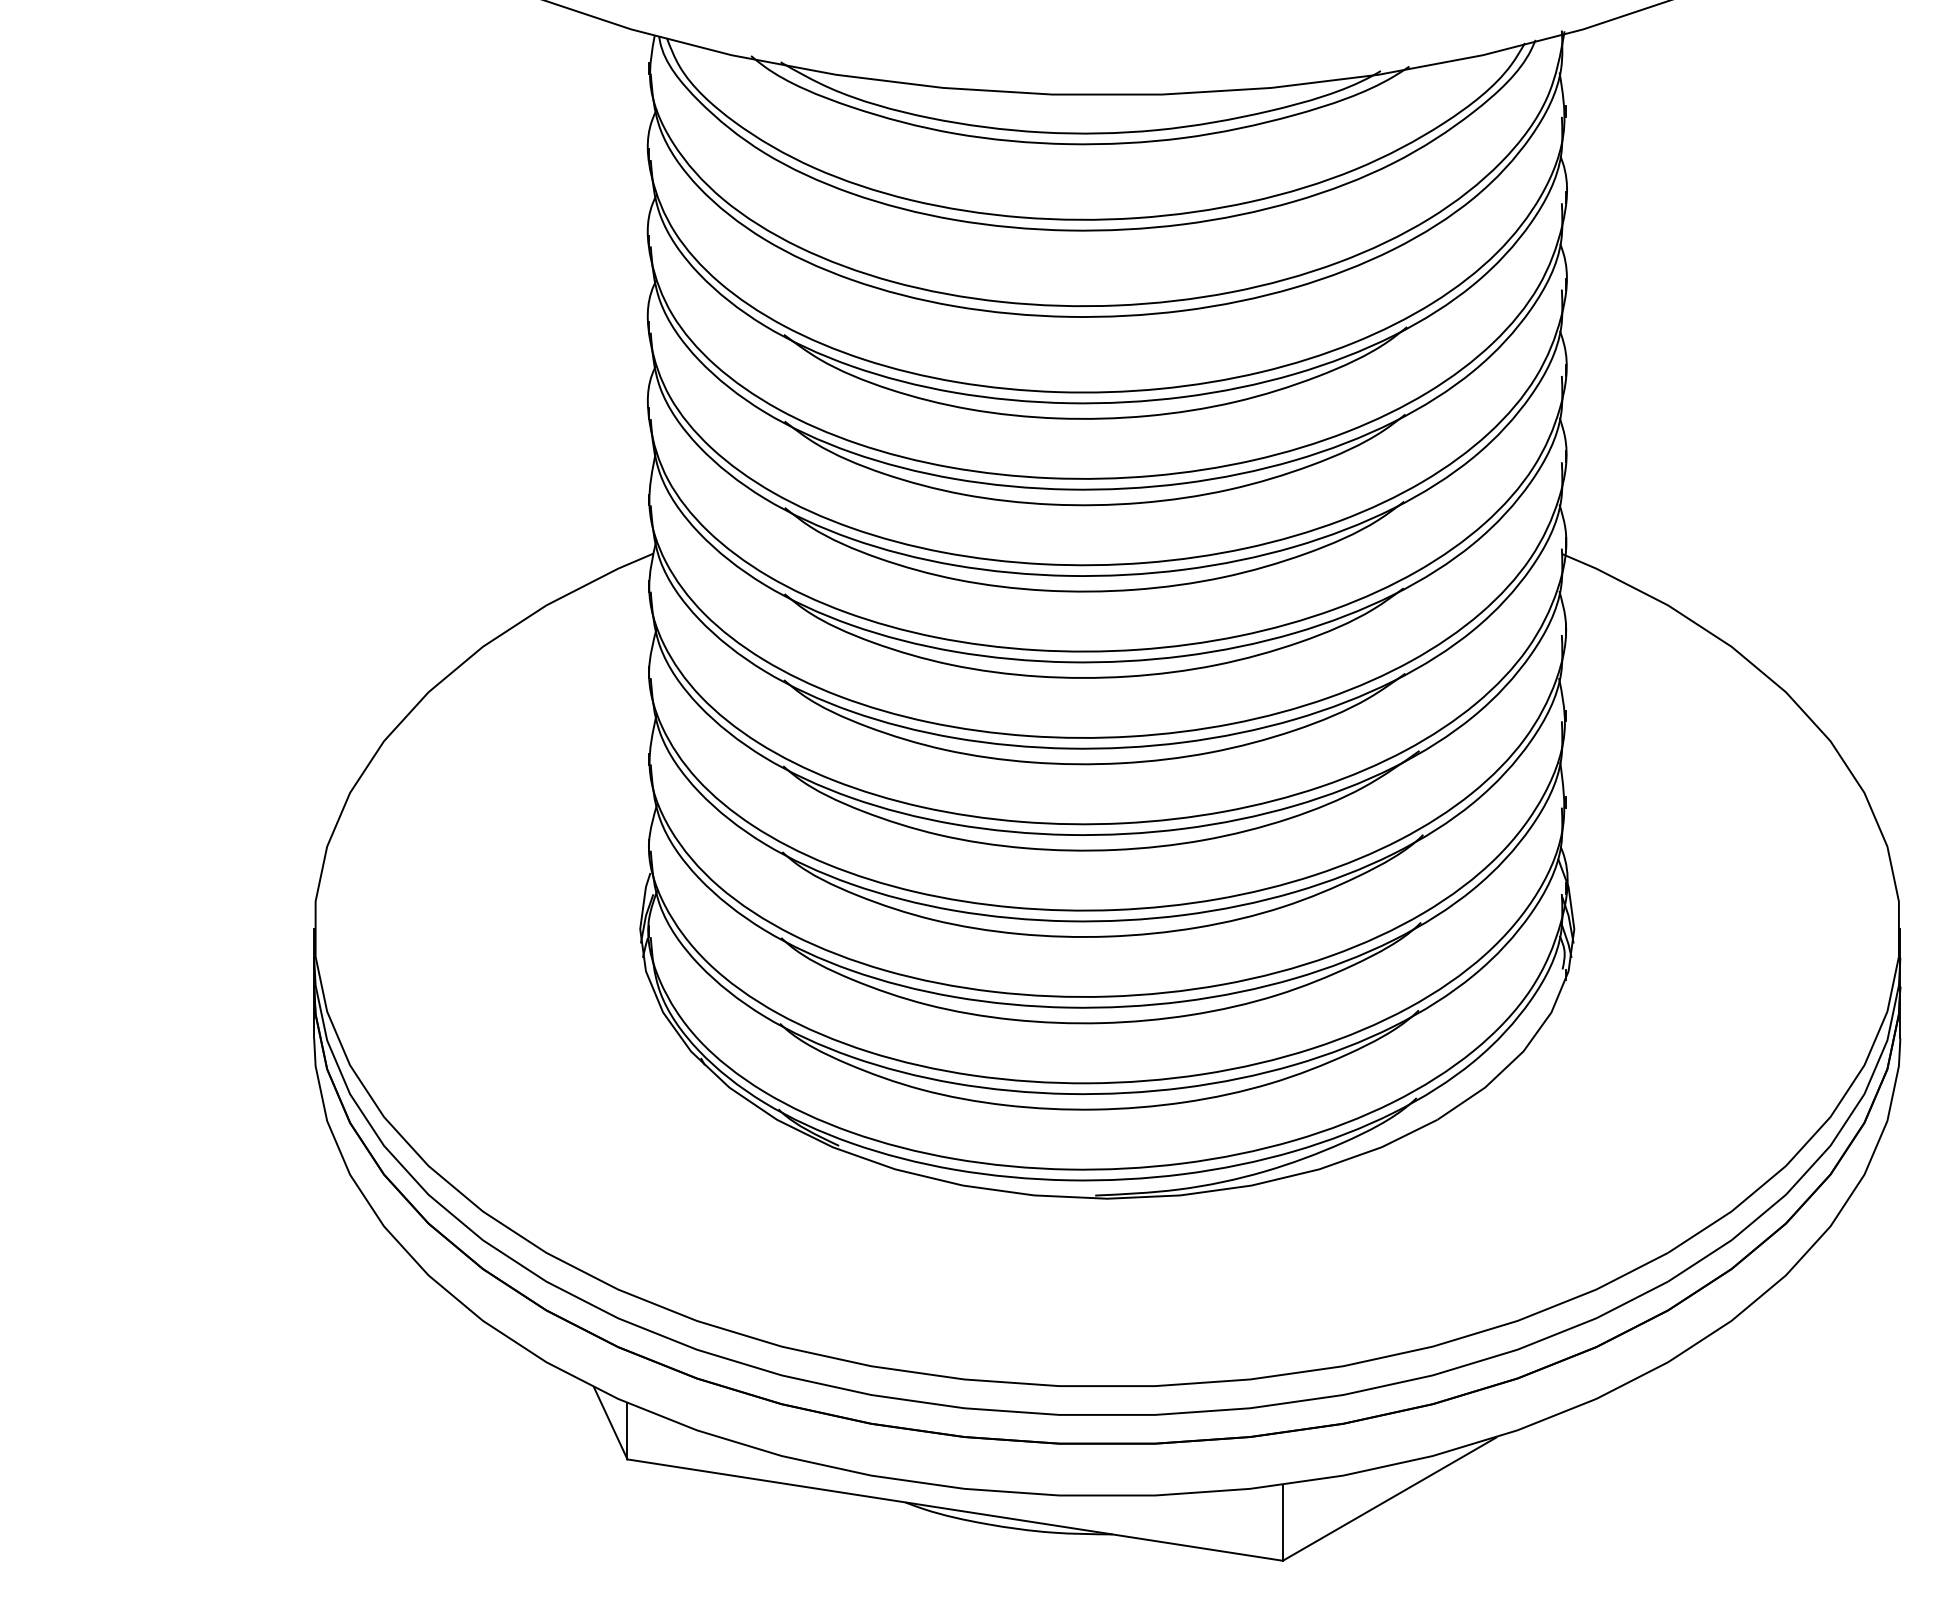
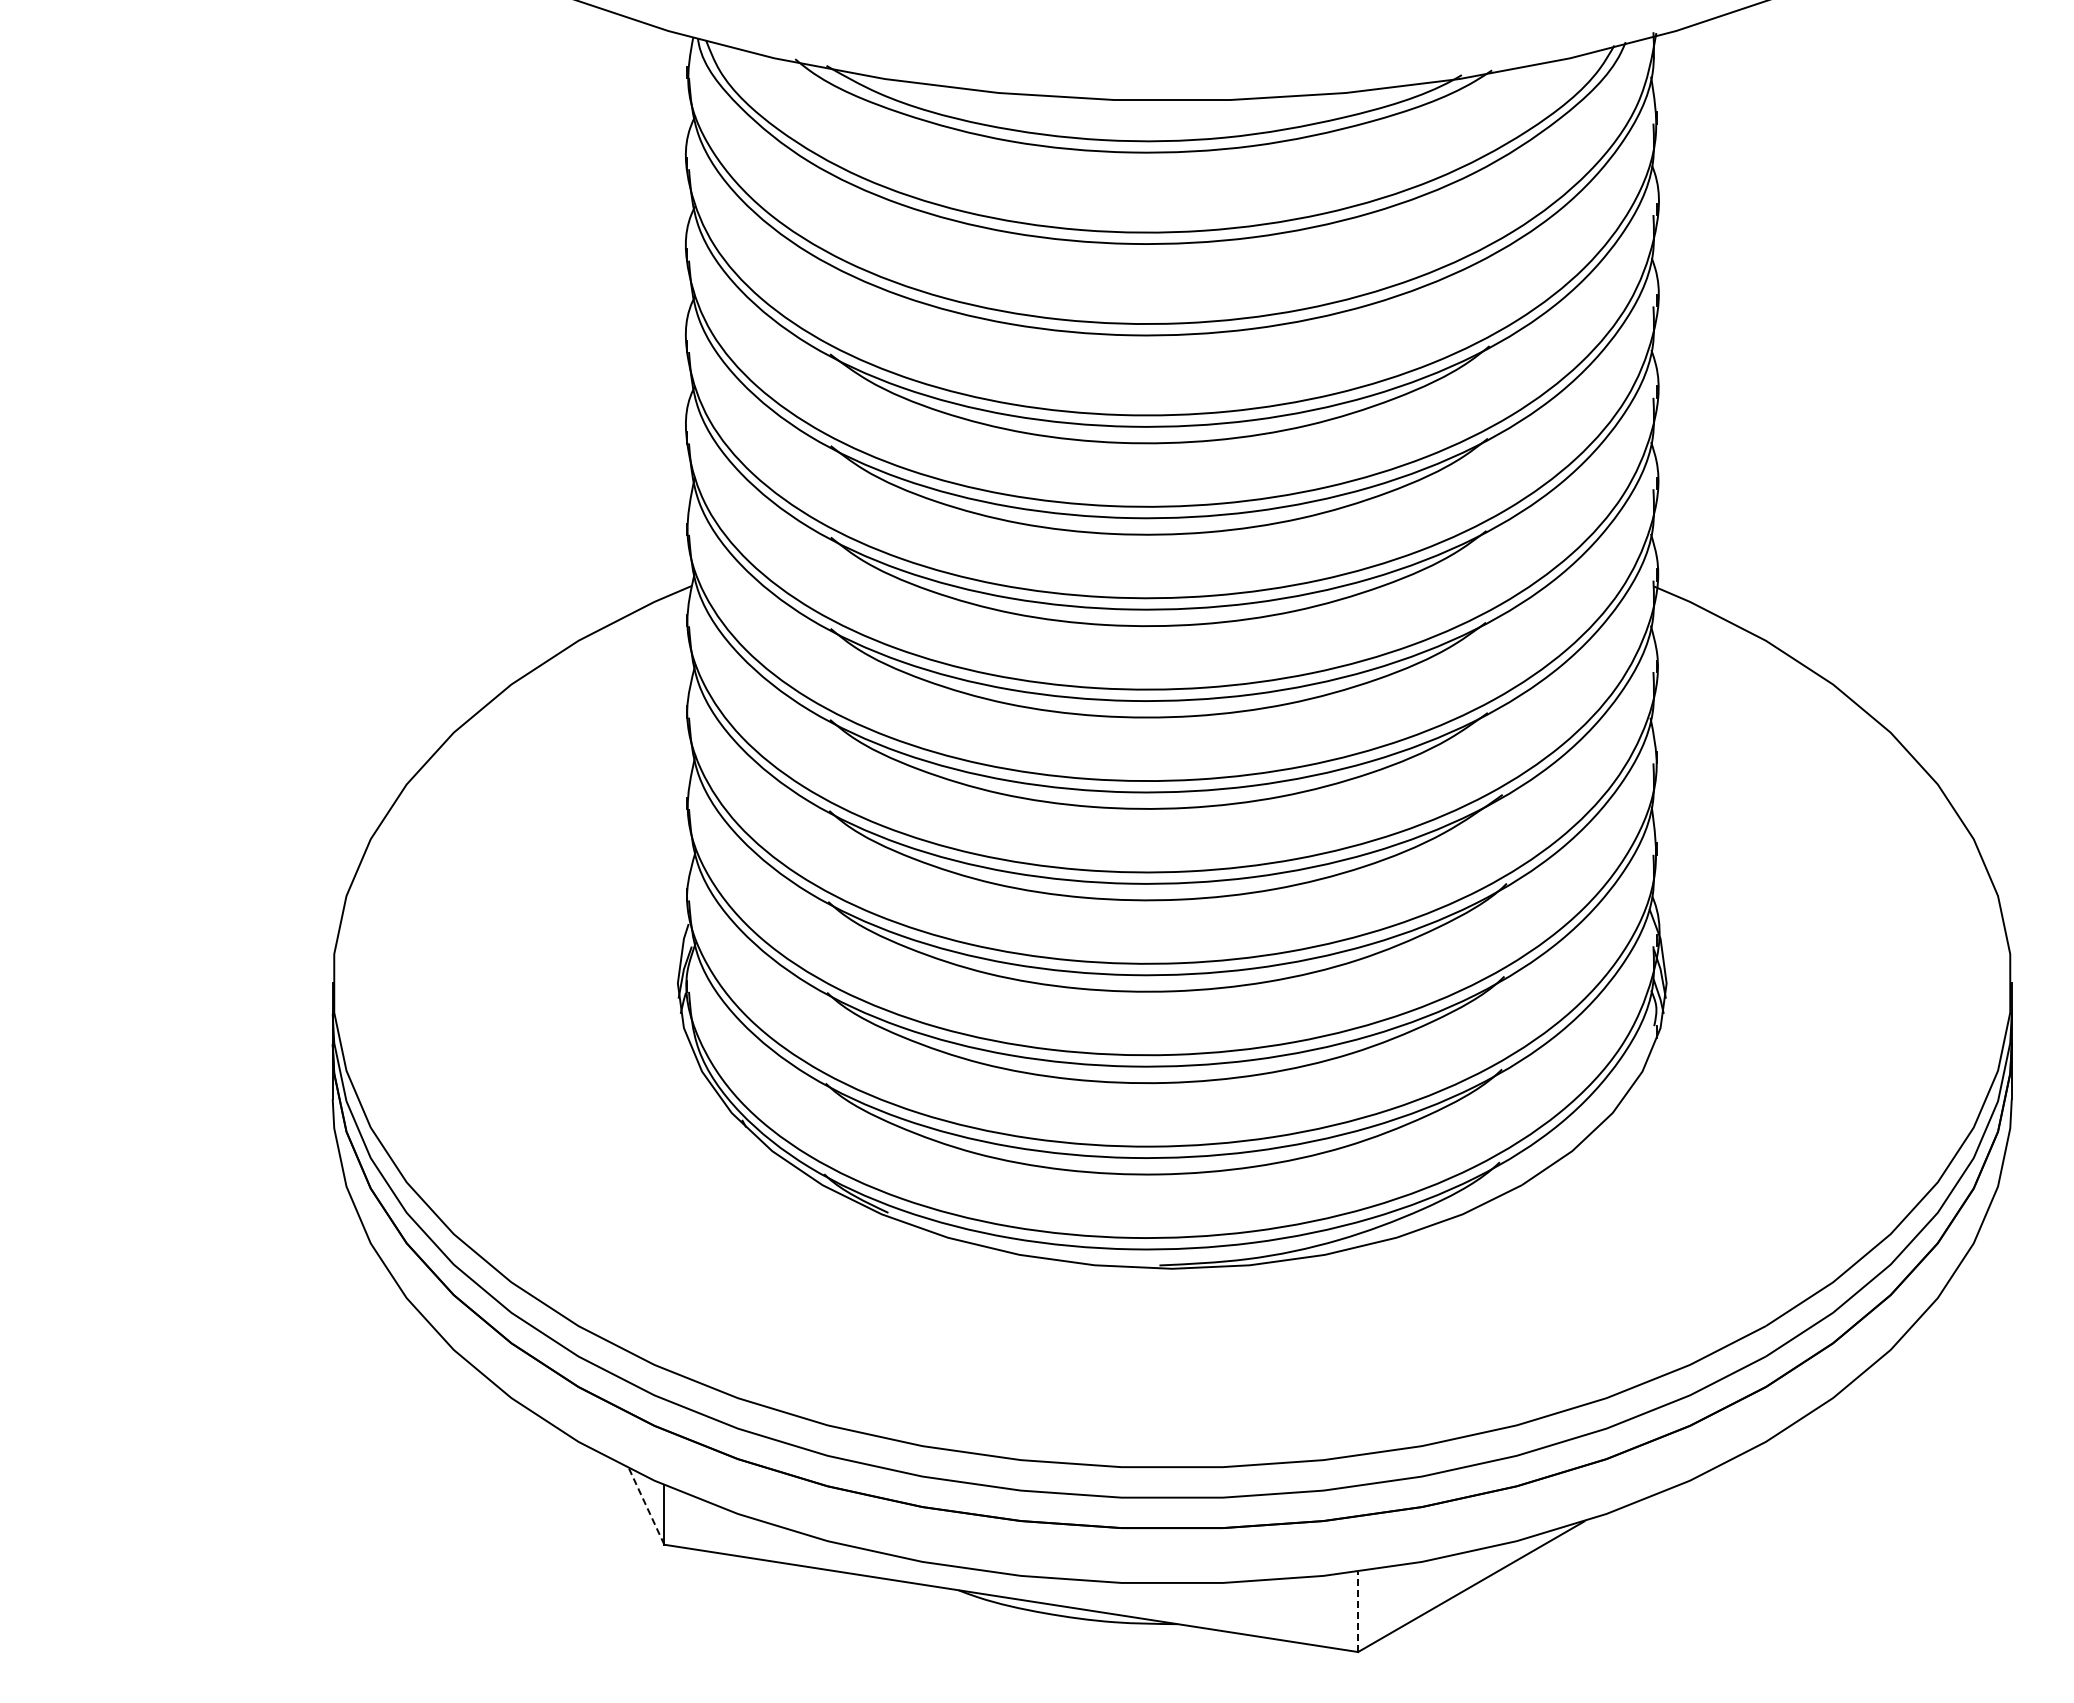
line: (610, 1423) -> (646, 1506), solid -> dashed
line: (1283, 1522) -> (1358, 1611), solid -> dashed

